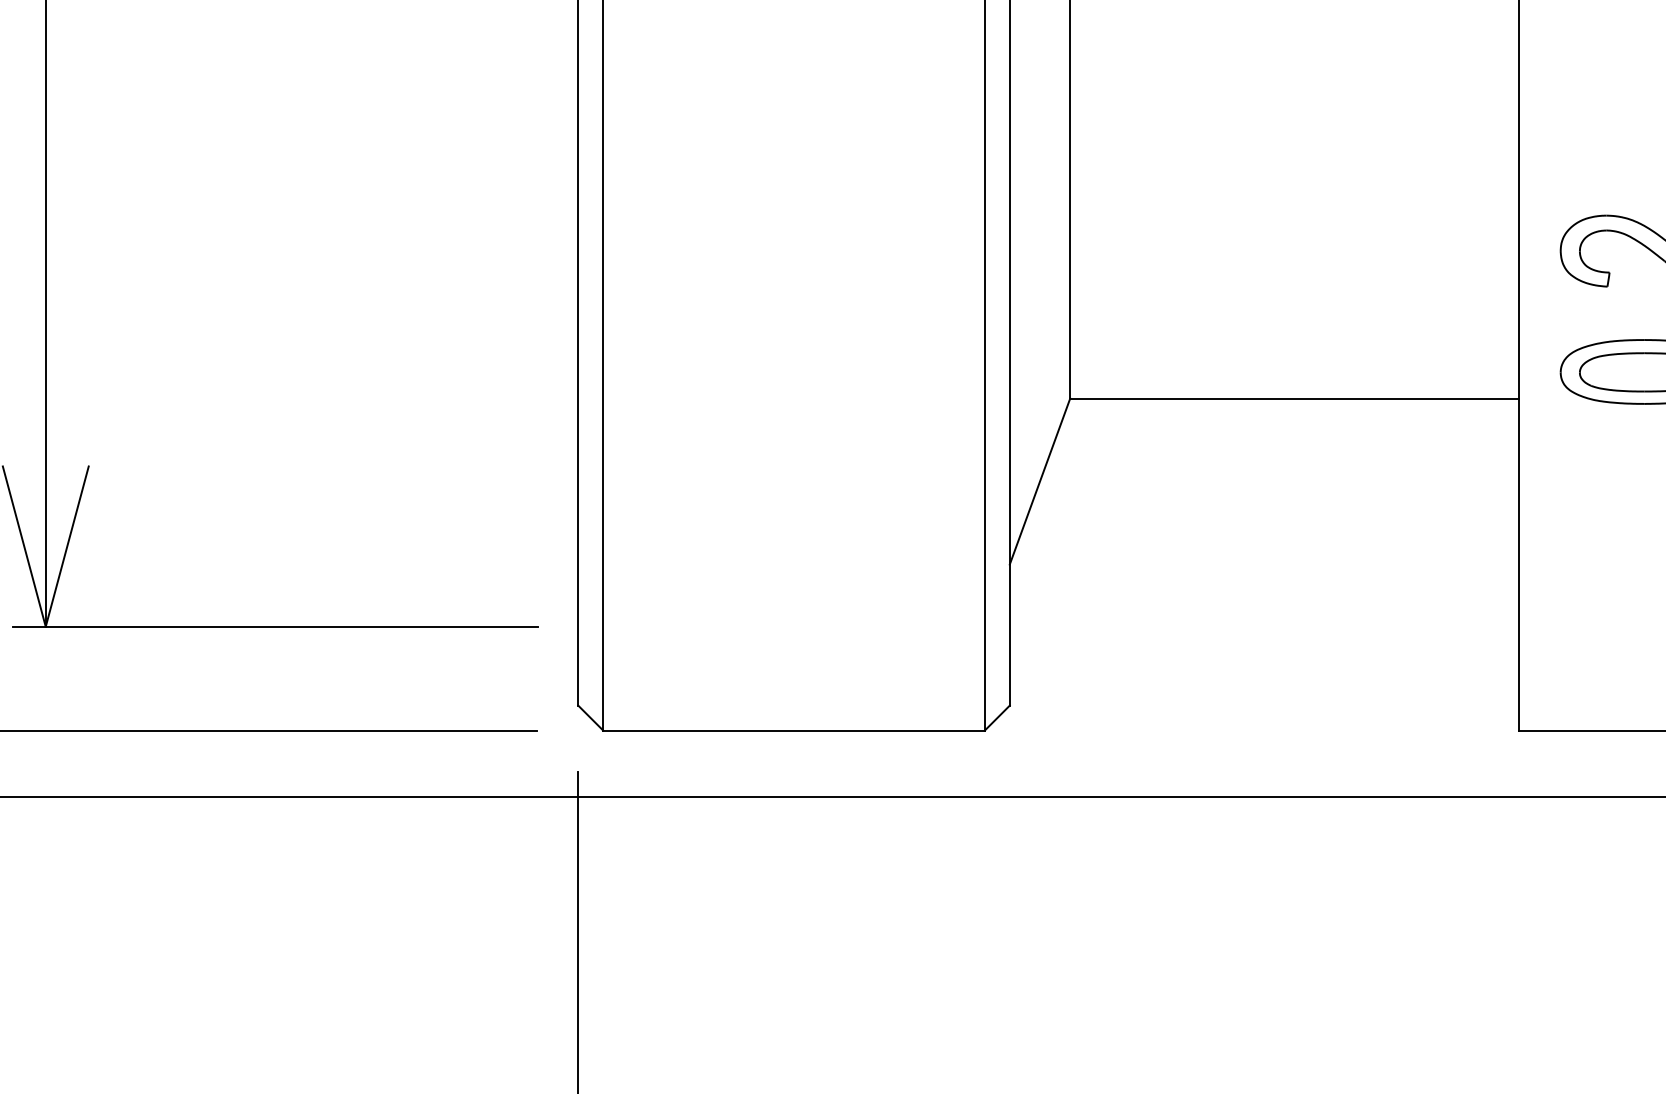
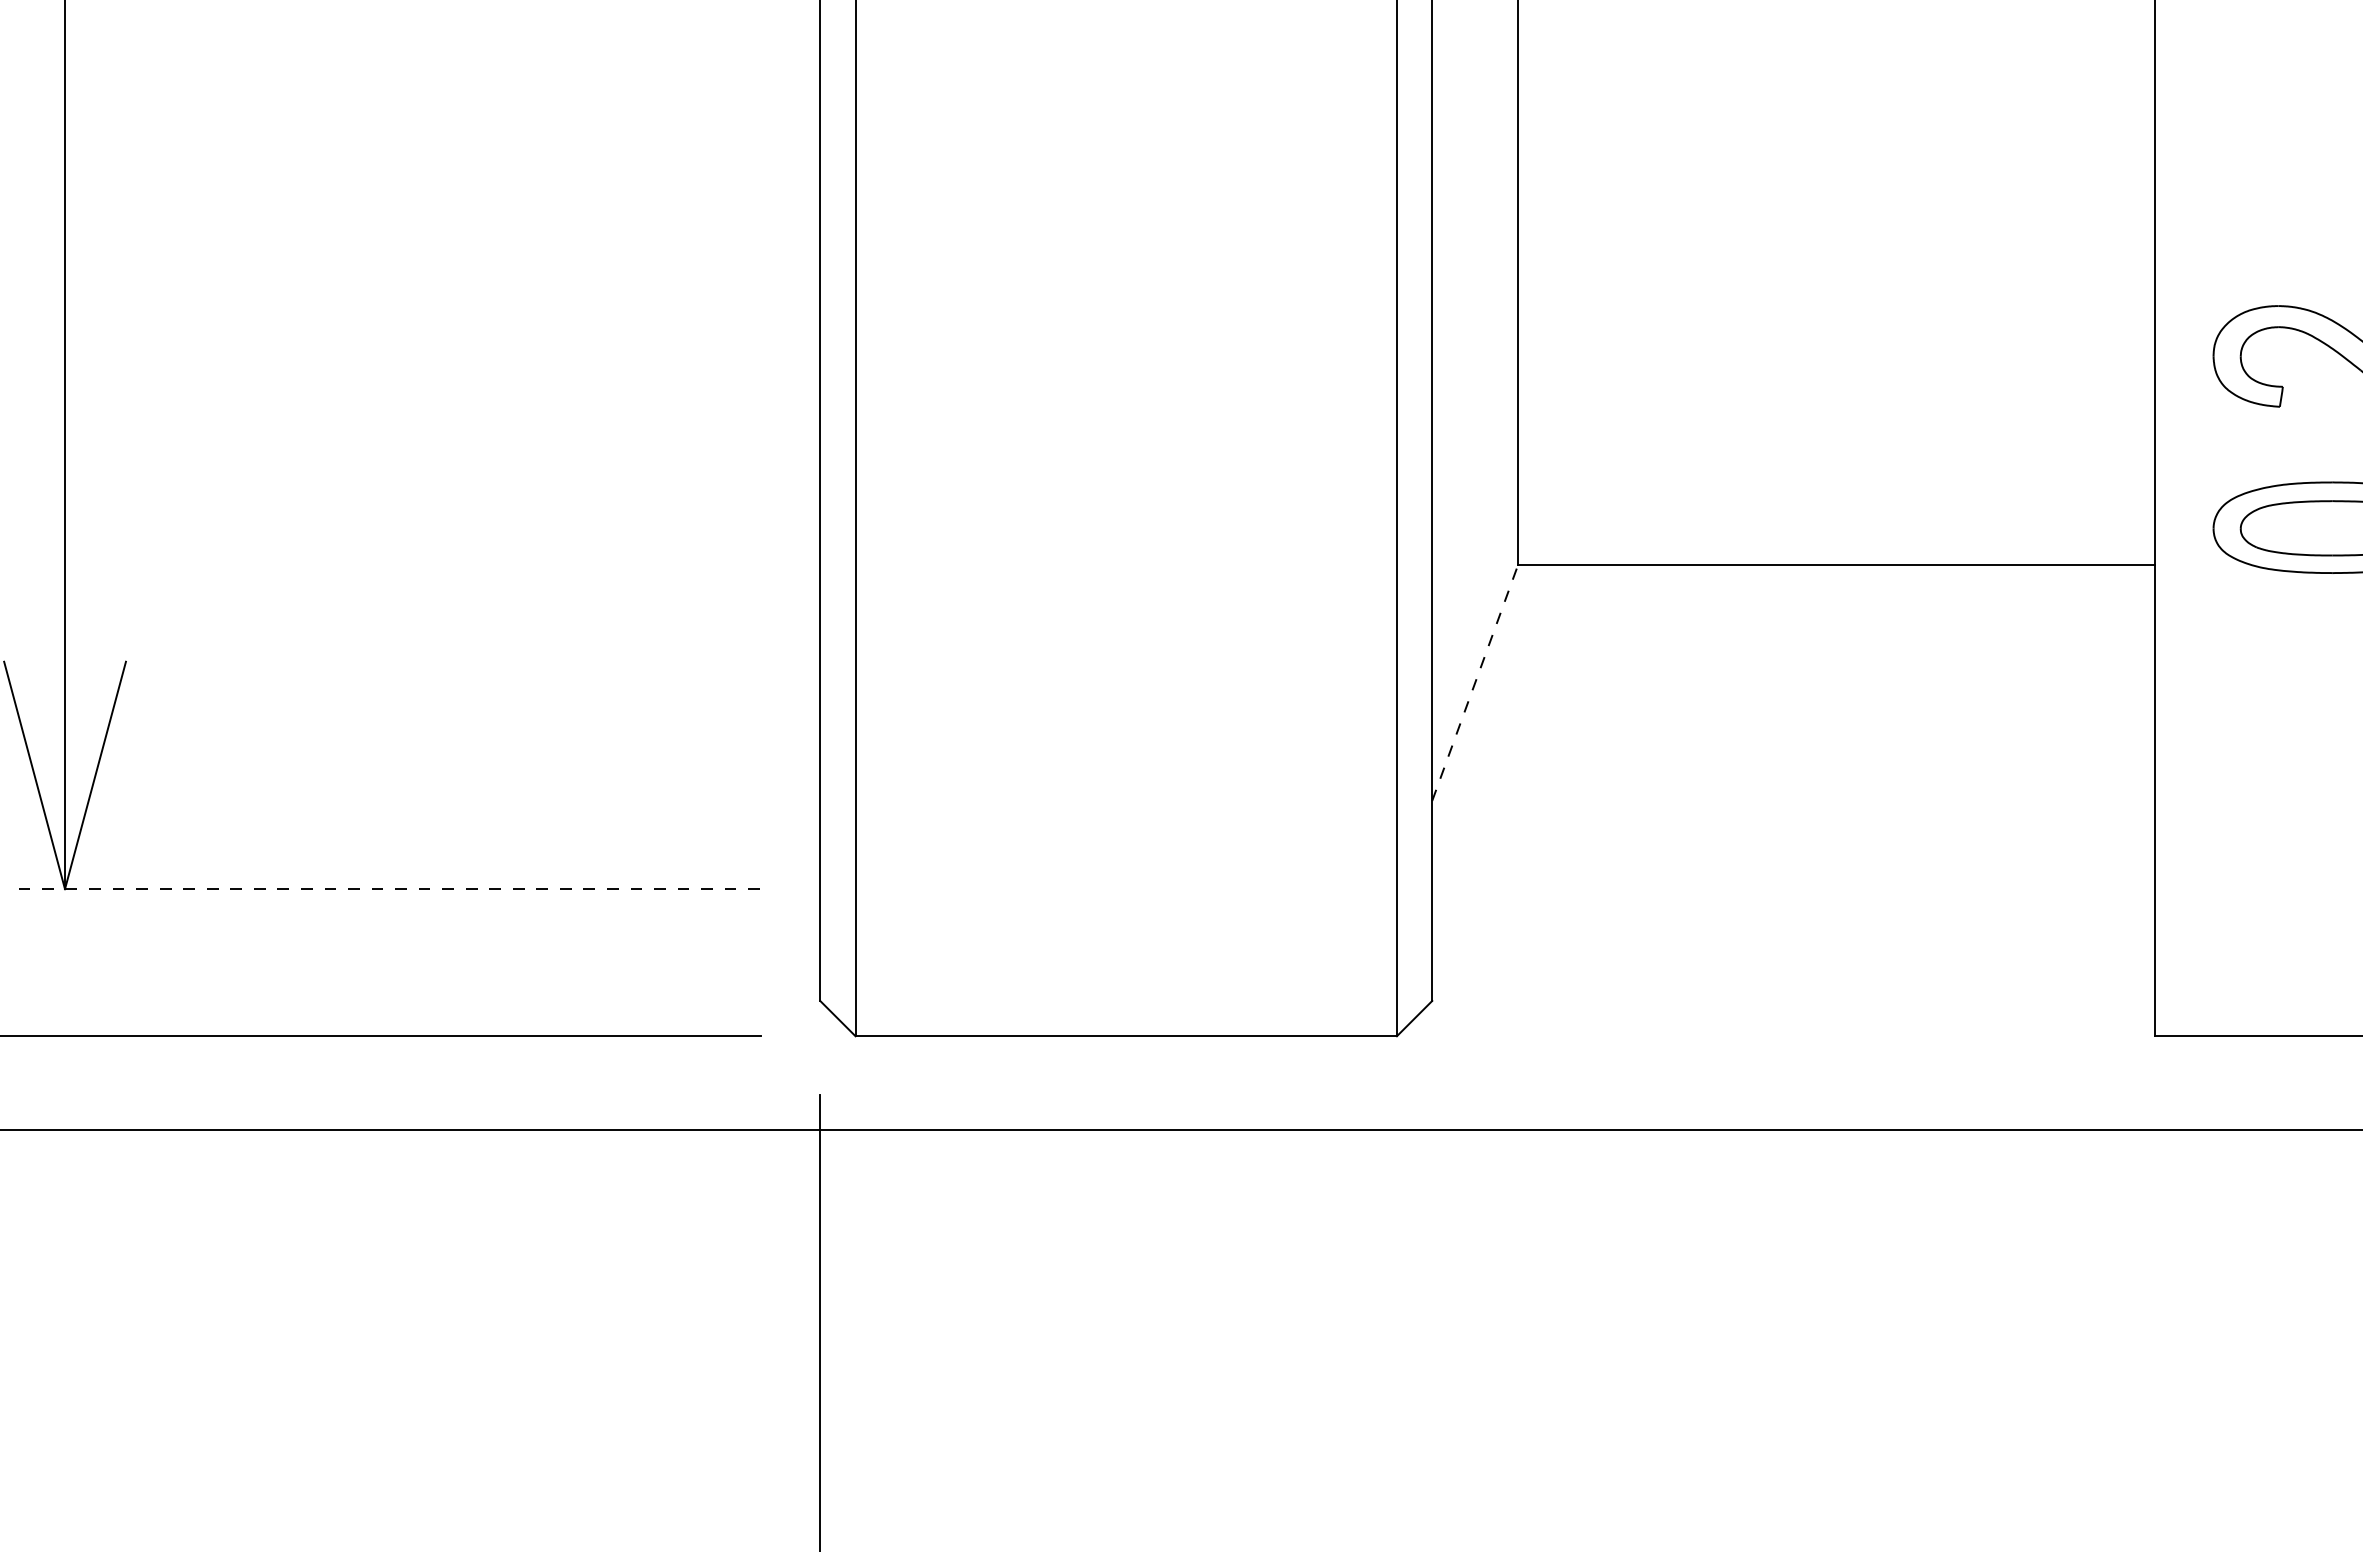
line: (1040, 481) -> (1475, 682), solid -> dashed
line: (275, 627) -> (391, 889), solid -> dashed

